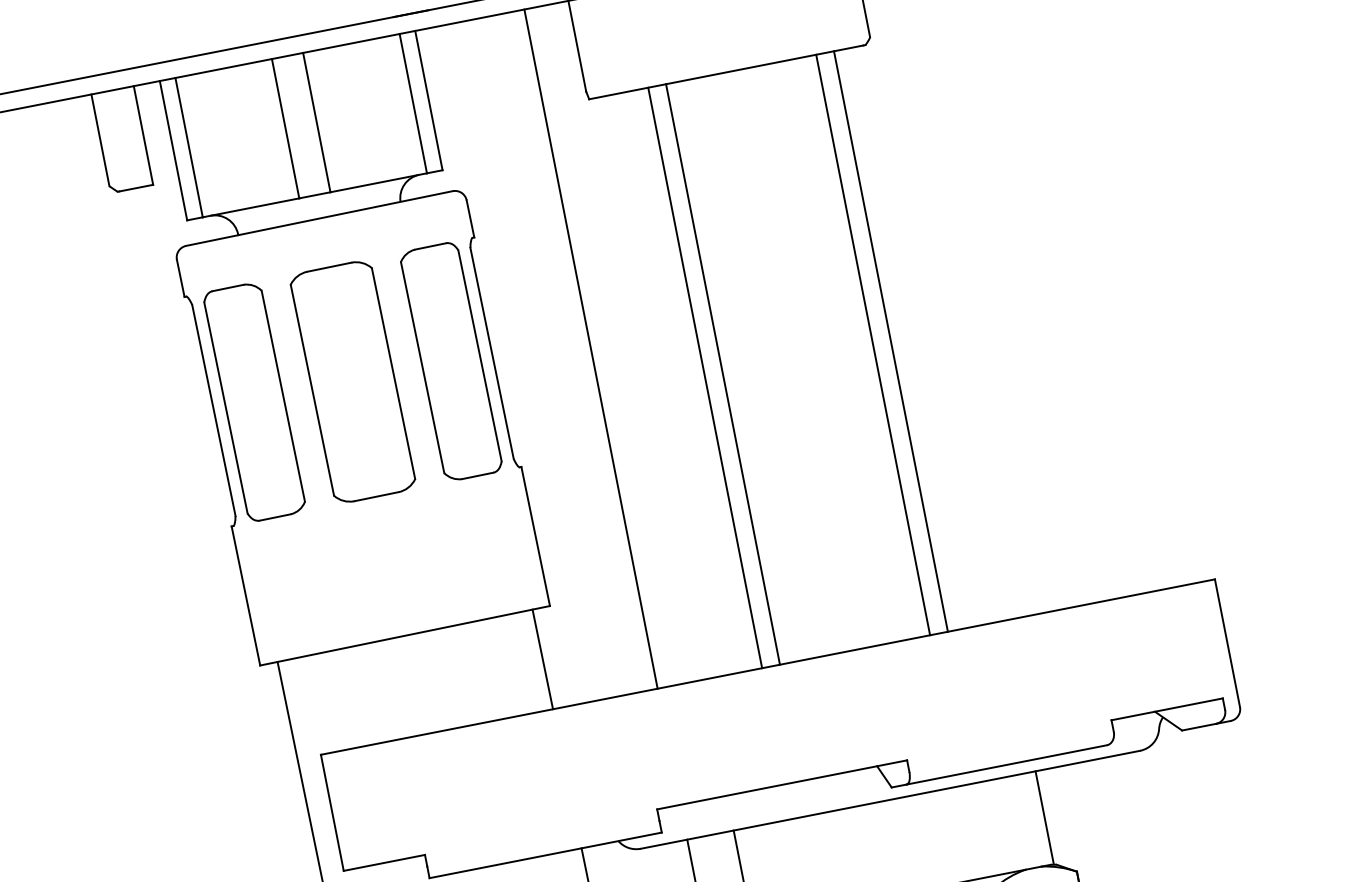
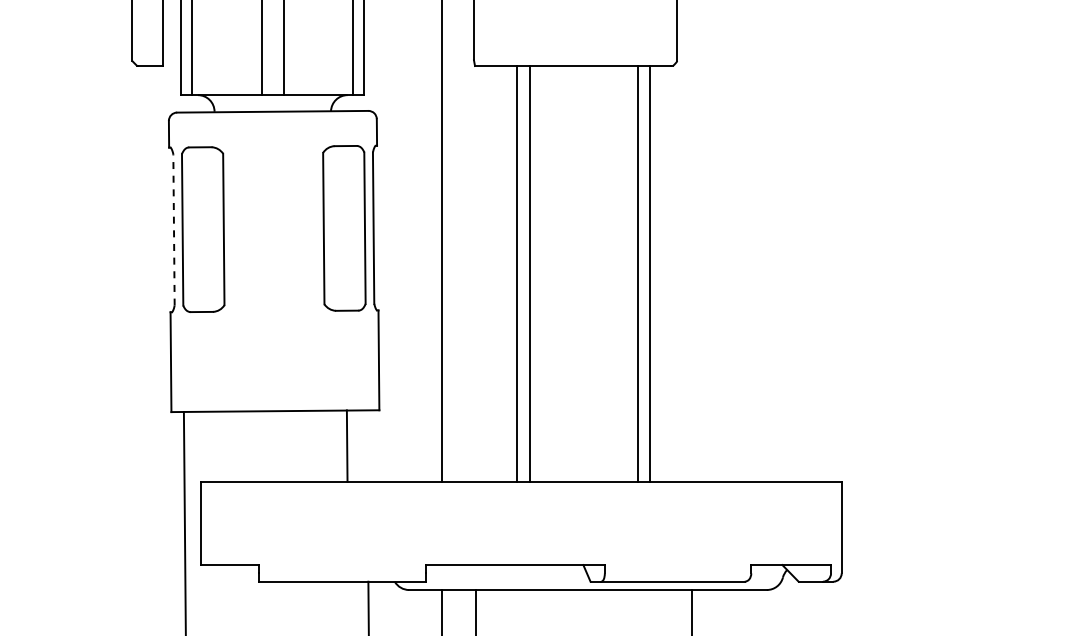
part: (352, 381) -> (273, 228), removed
line: (214, 409) -> (174, 229), solid -> dashed
line: (541, 658) -> (346, 445), moved

